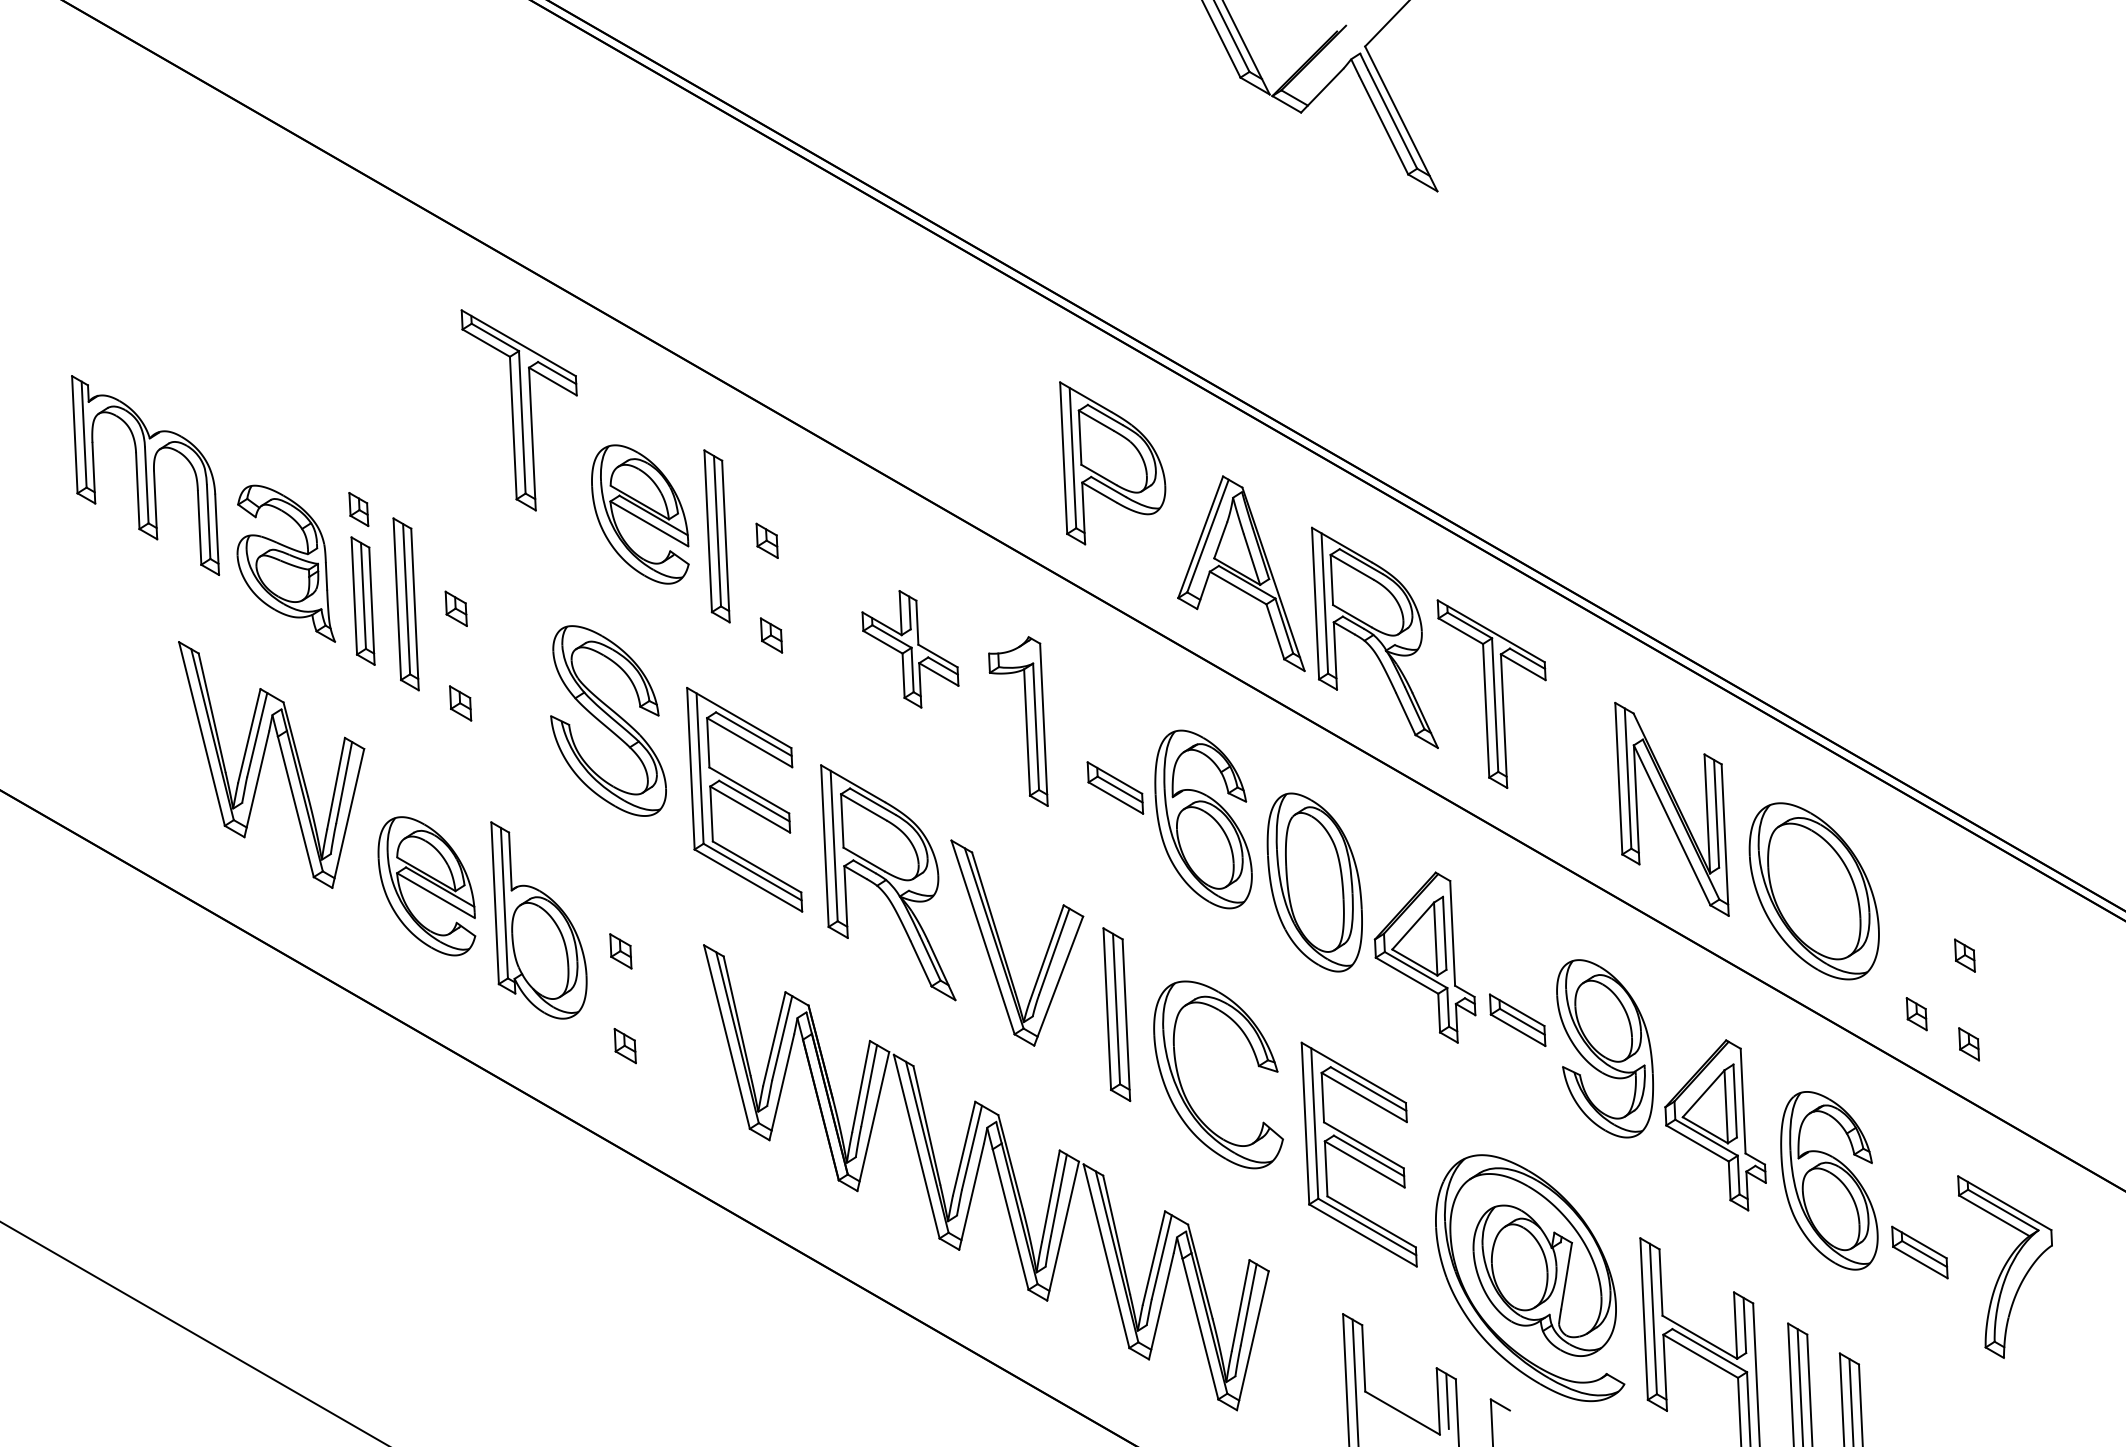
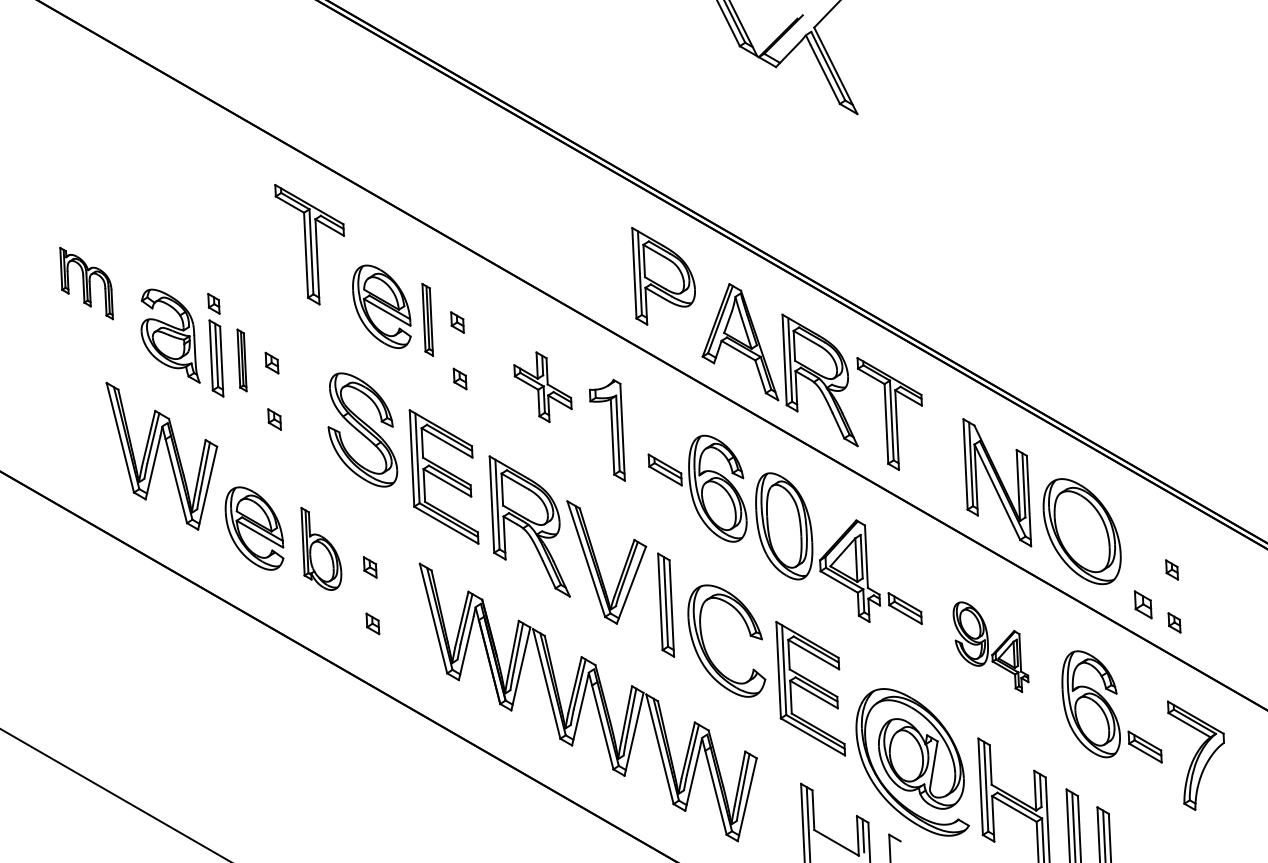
part: (145, 475) -> (86, 283), size x0.6
part: (716, 535) -> (427, 319), size x0.7
part: (405, 604) -> (241, 360), size x0.6
part: (539, 919) -> (321, 548), size x0.7
part: (1917, 1013) -> (1143, 604), size x1.4
part: (1660, 1083) -> (990, 646), size x0.6

